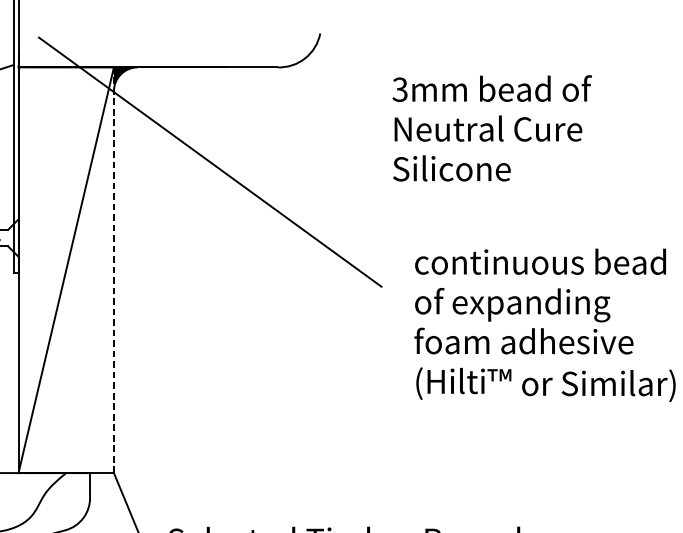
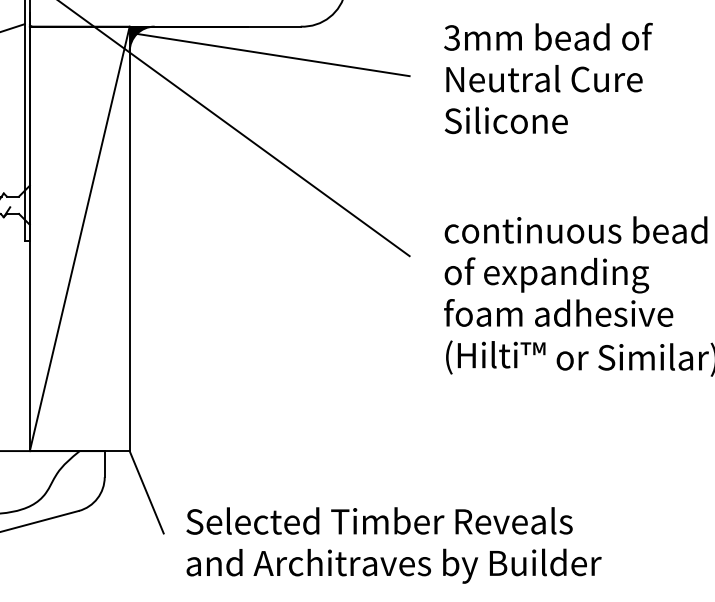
line: (250, 94) -> (272, 54), added
text: (492, 128) -> (548, 78), moved
line: (113, 269) -> (129, 238), dashed -> solid

